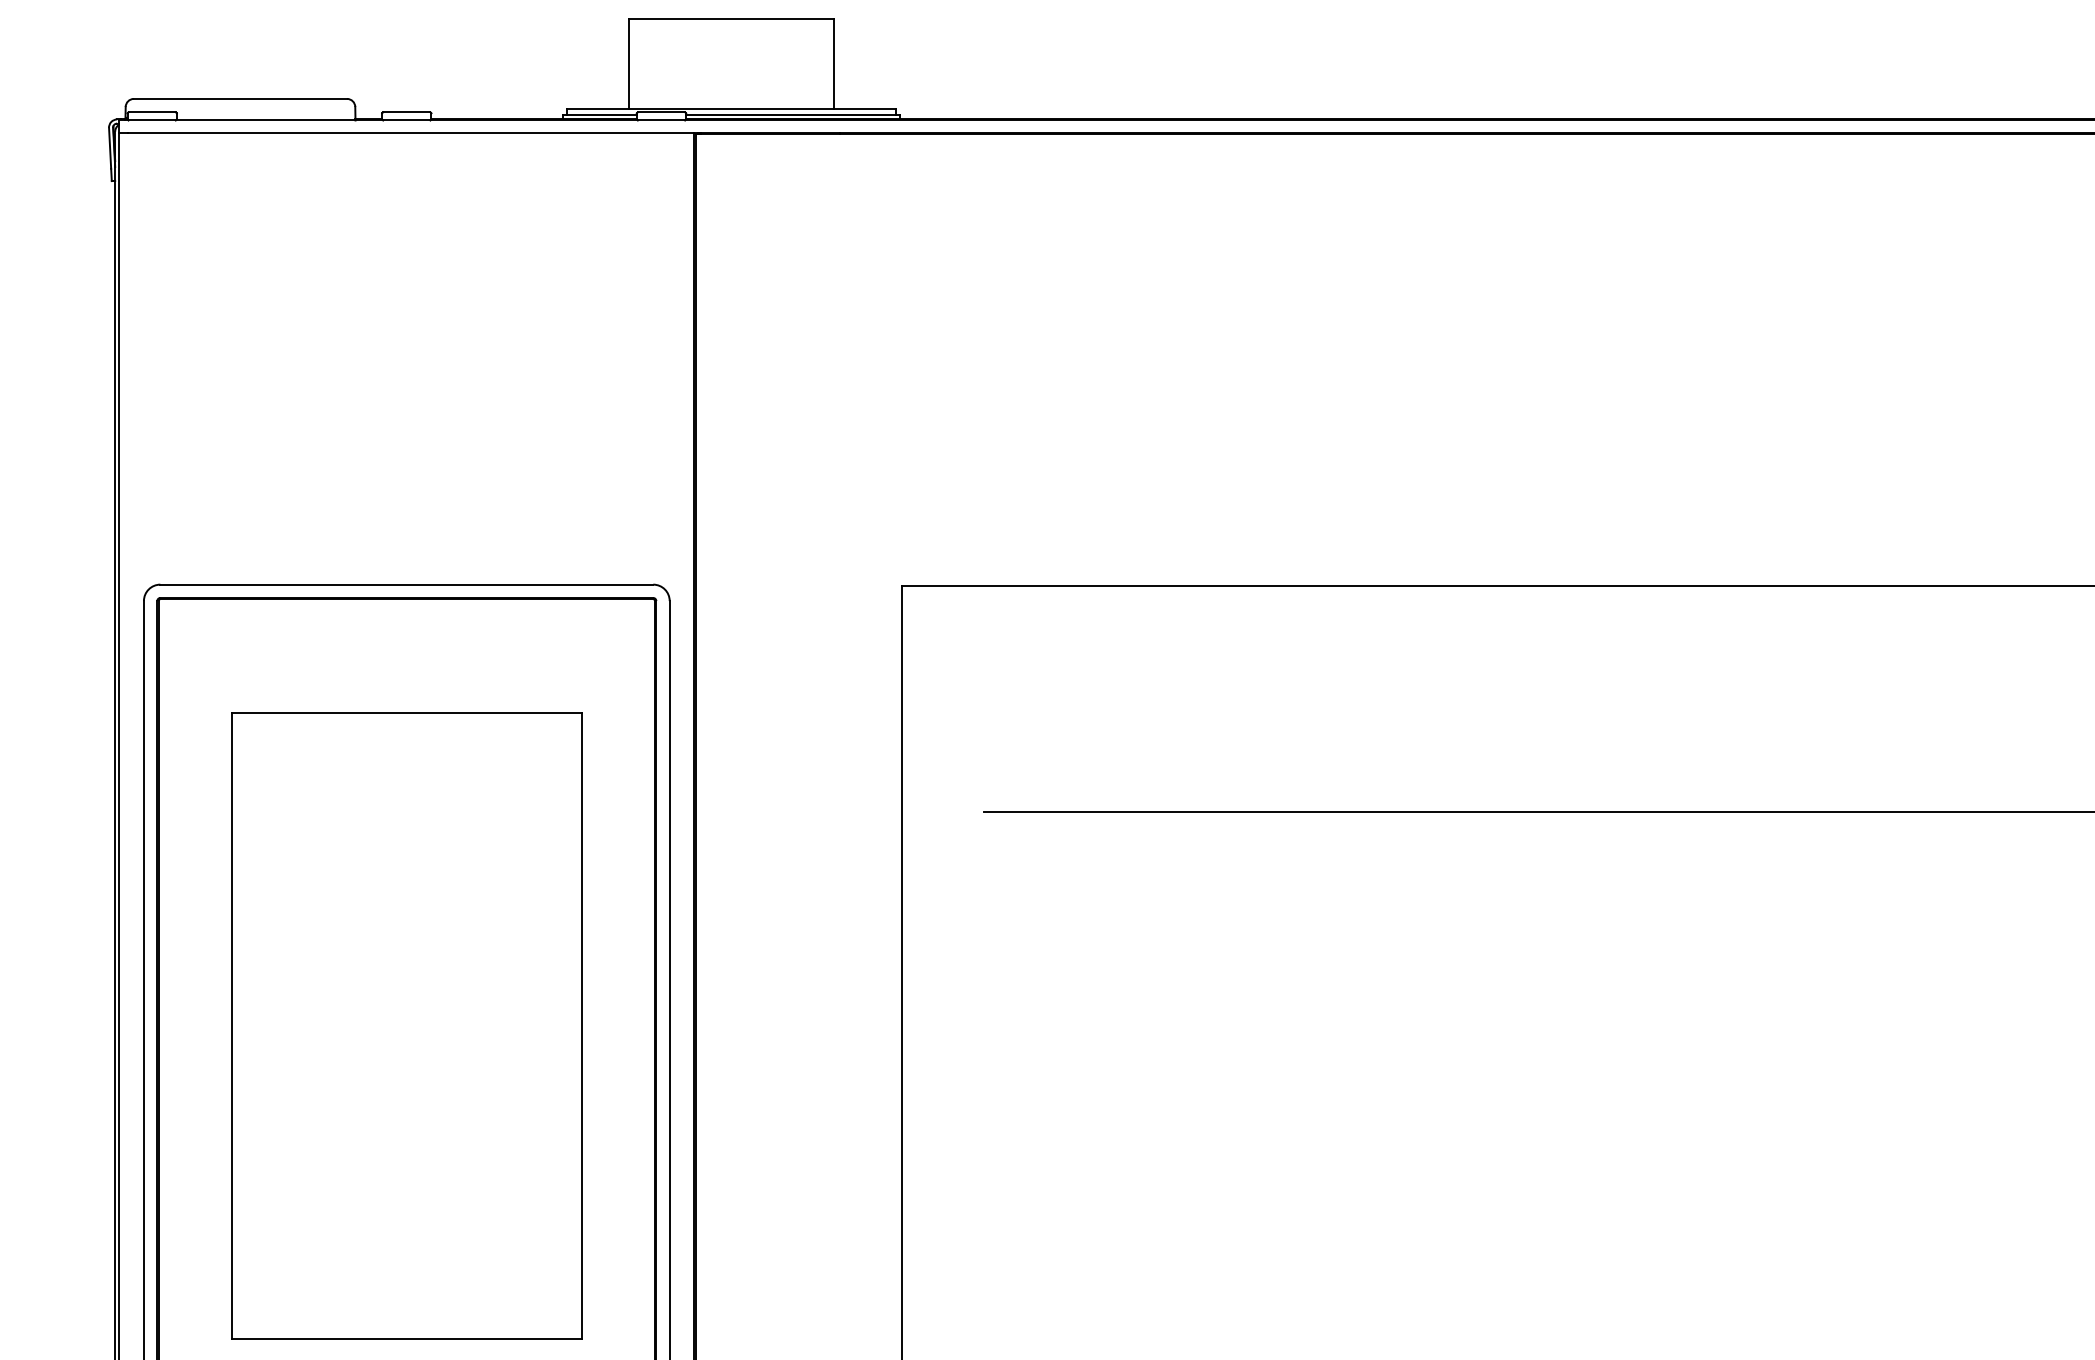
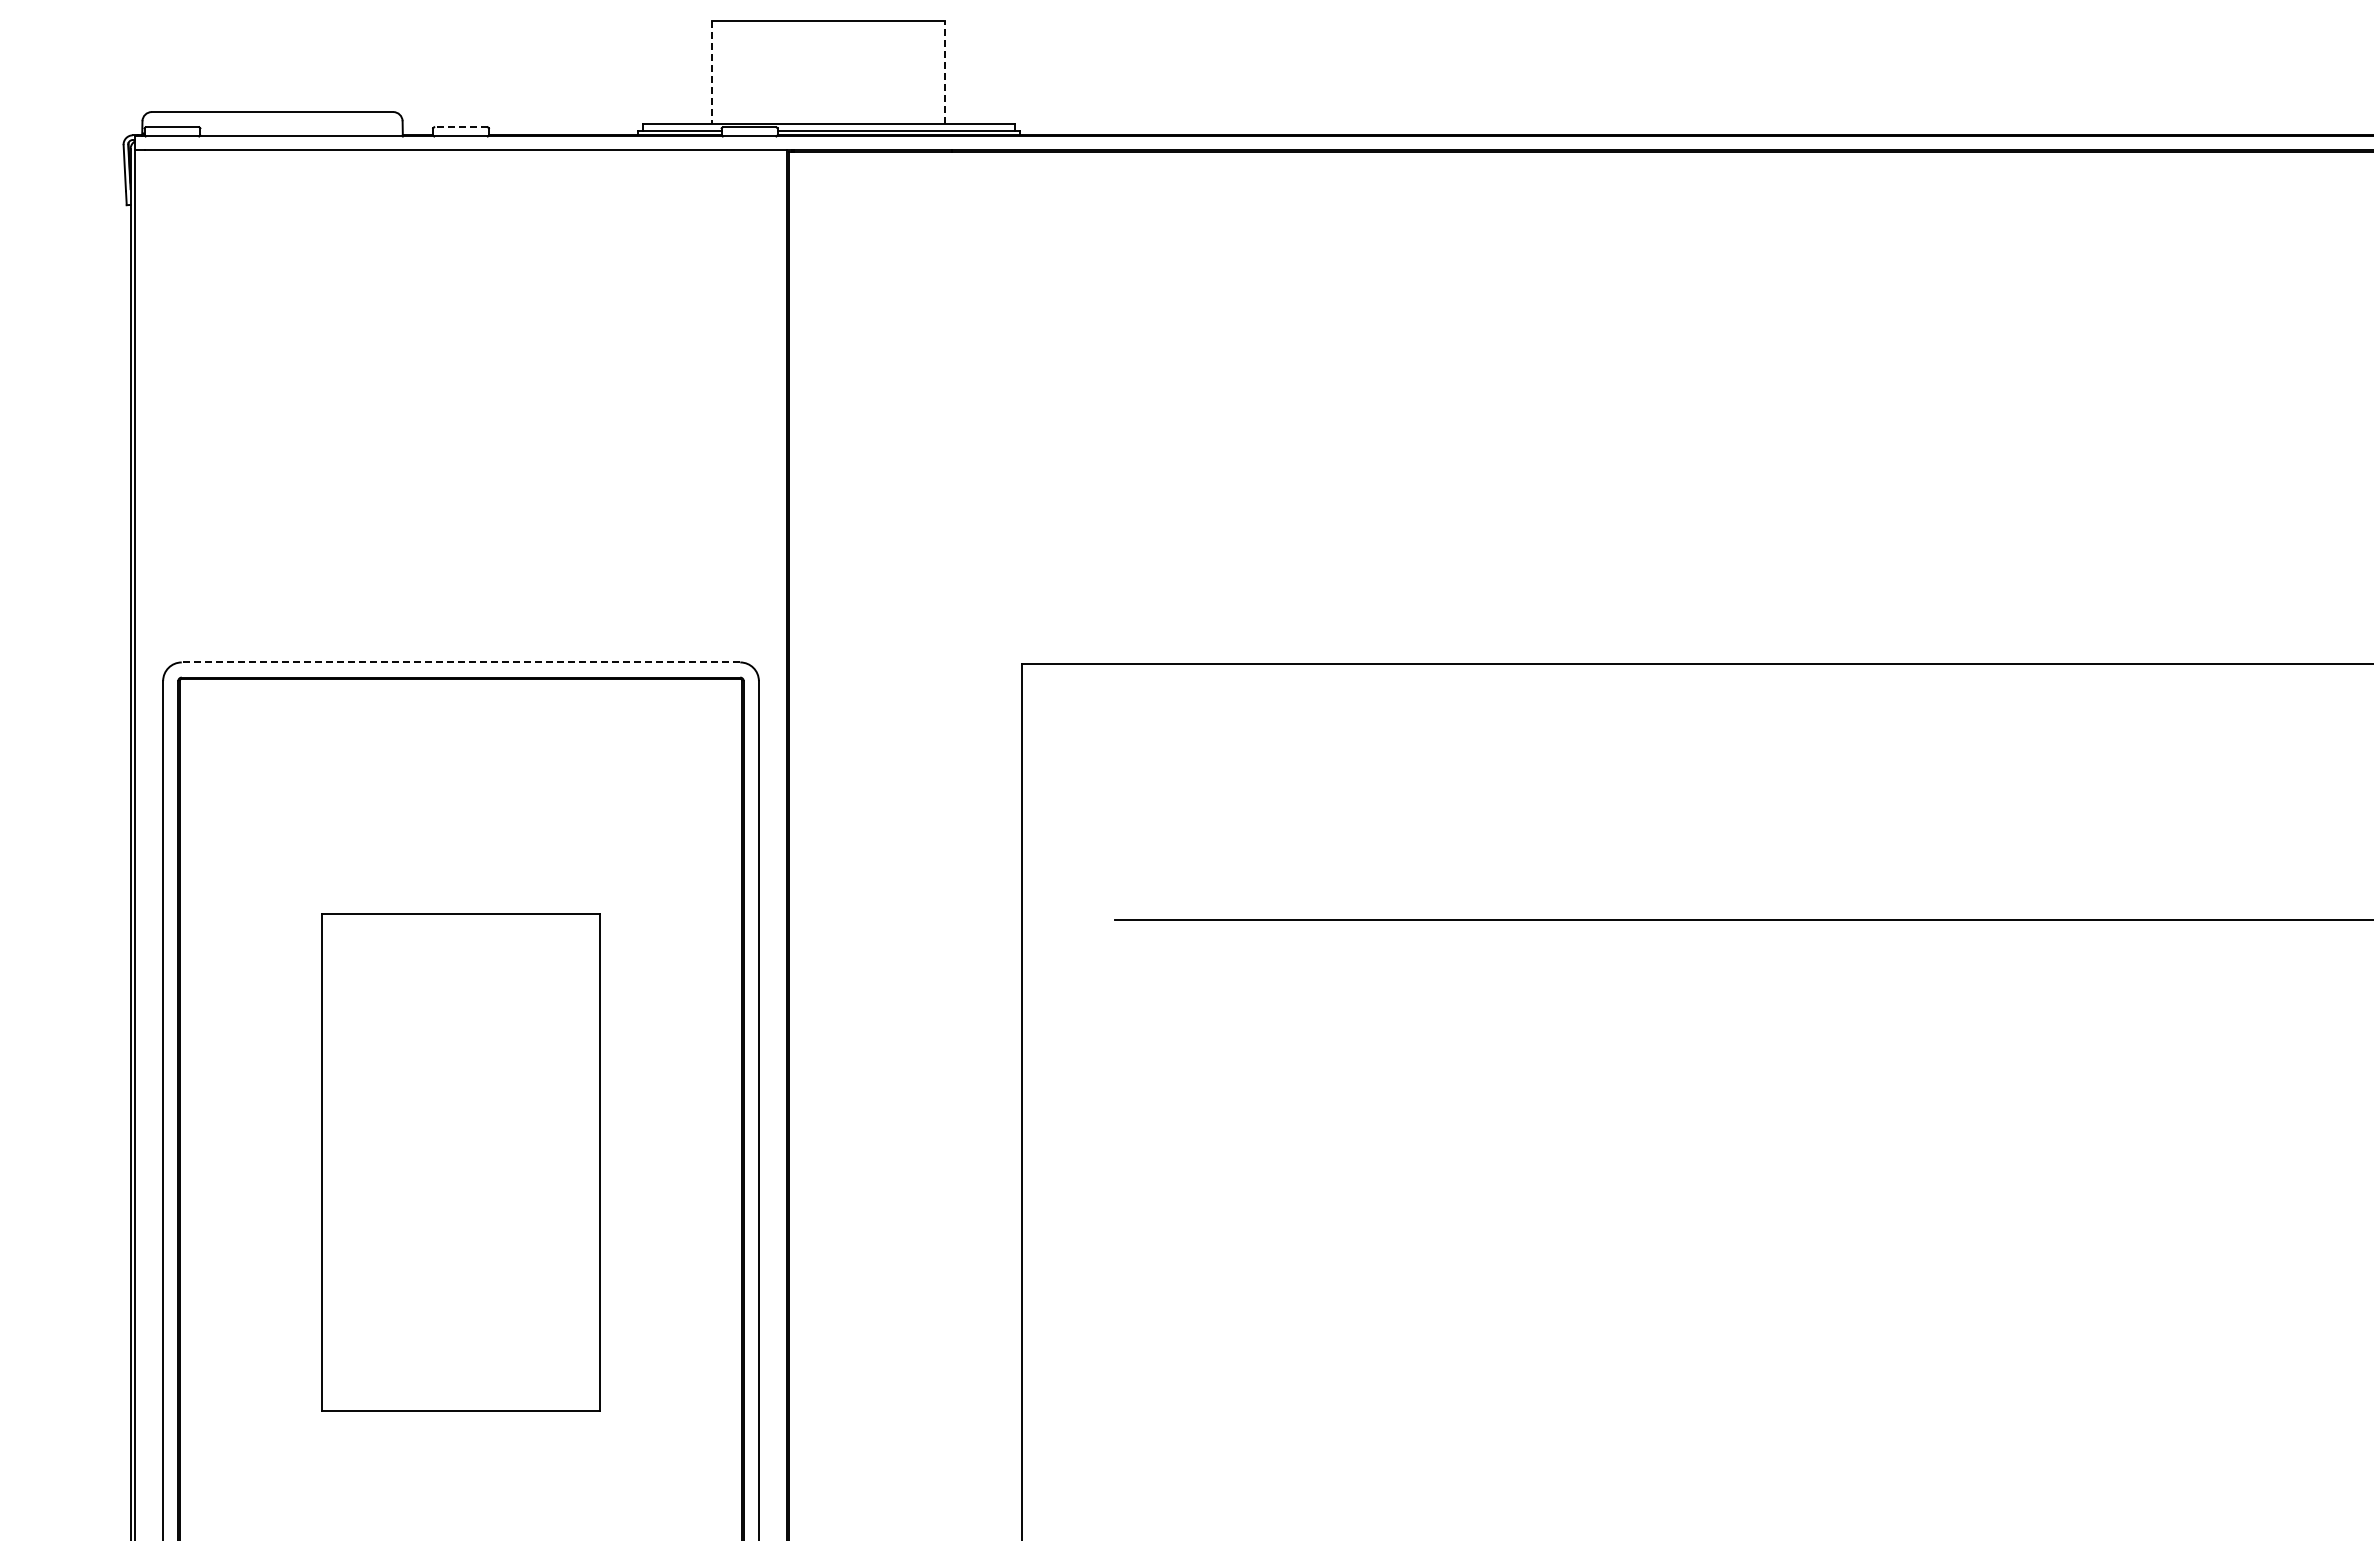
line: (628, 64) -> (712, 73), solid -> dashed
line: (834, 64) -> (945, 72), solid -> dashed
line: (407, 112) -> (461, 127), solid -> dashed
line: (406, 584) -> (460, 662), solid -> dashed
part: (406, 1025) -> (460, 1162), size x0.7

